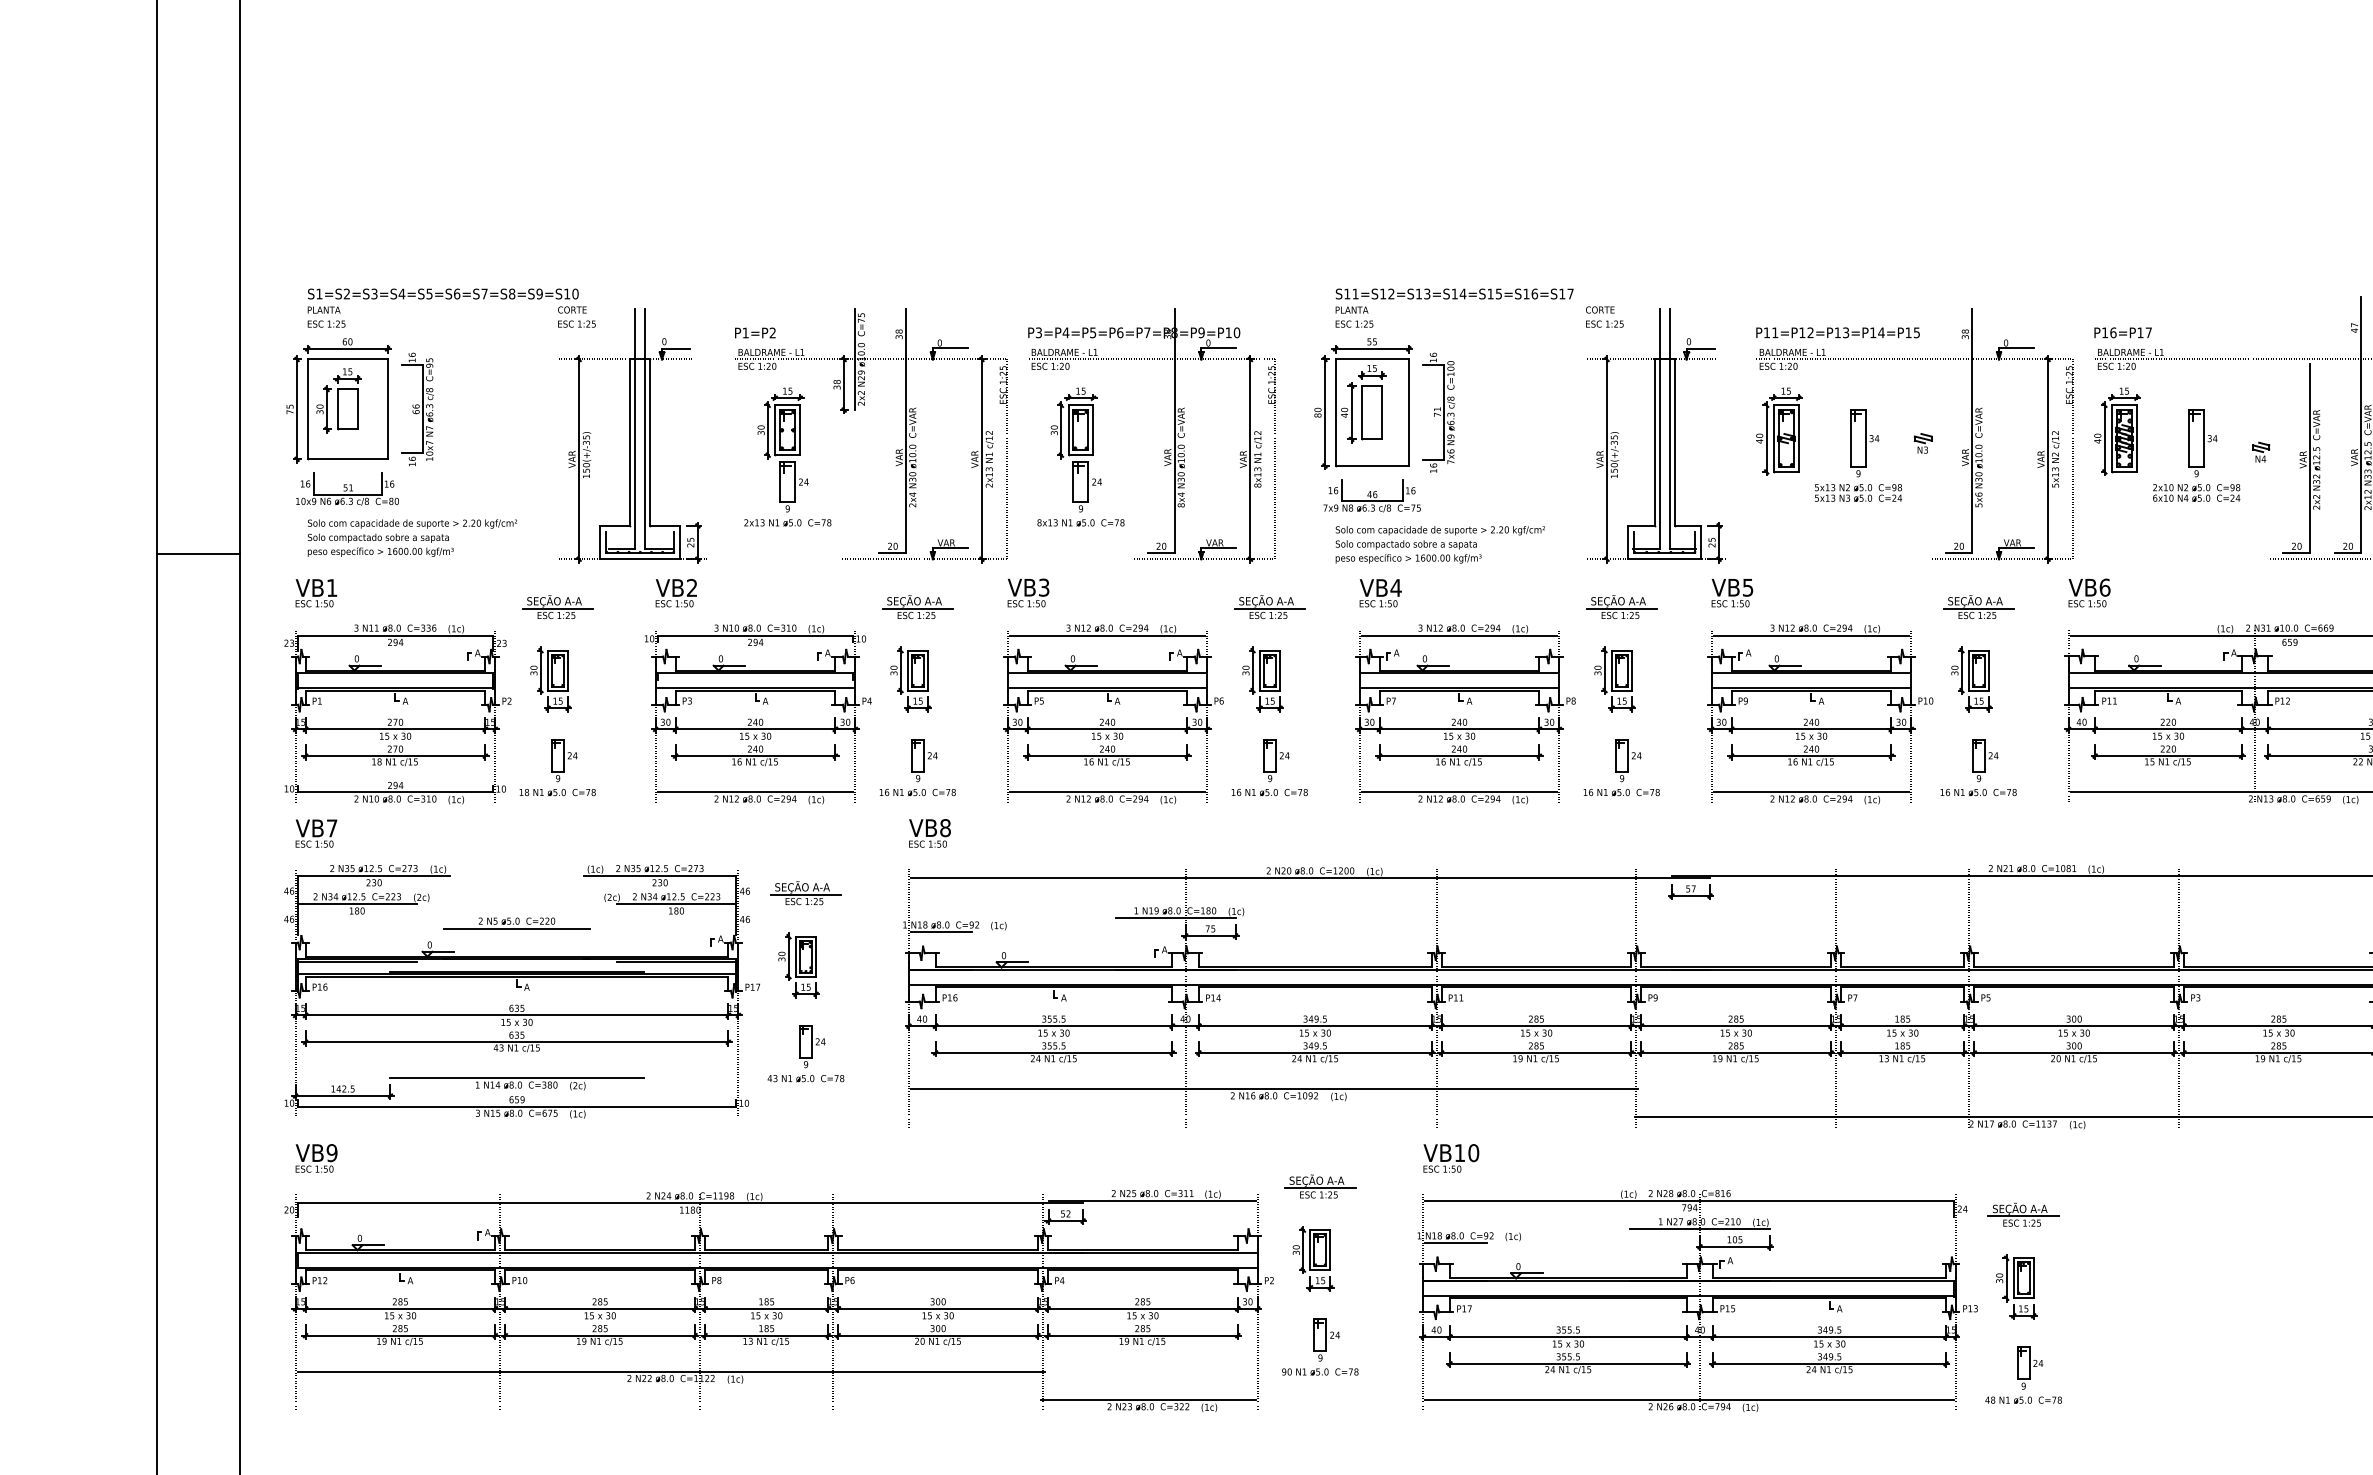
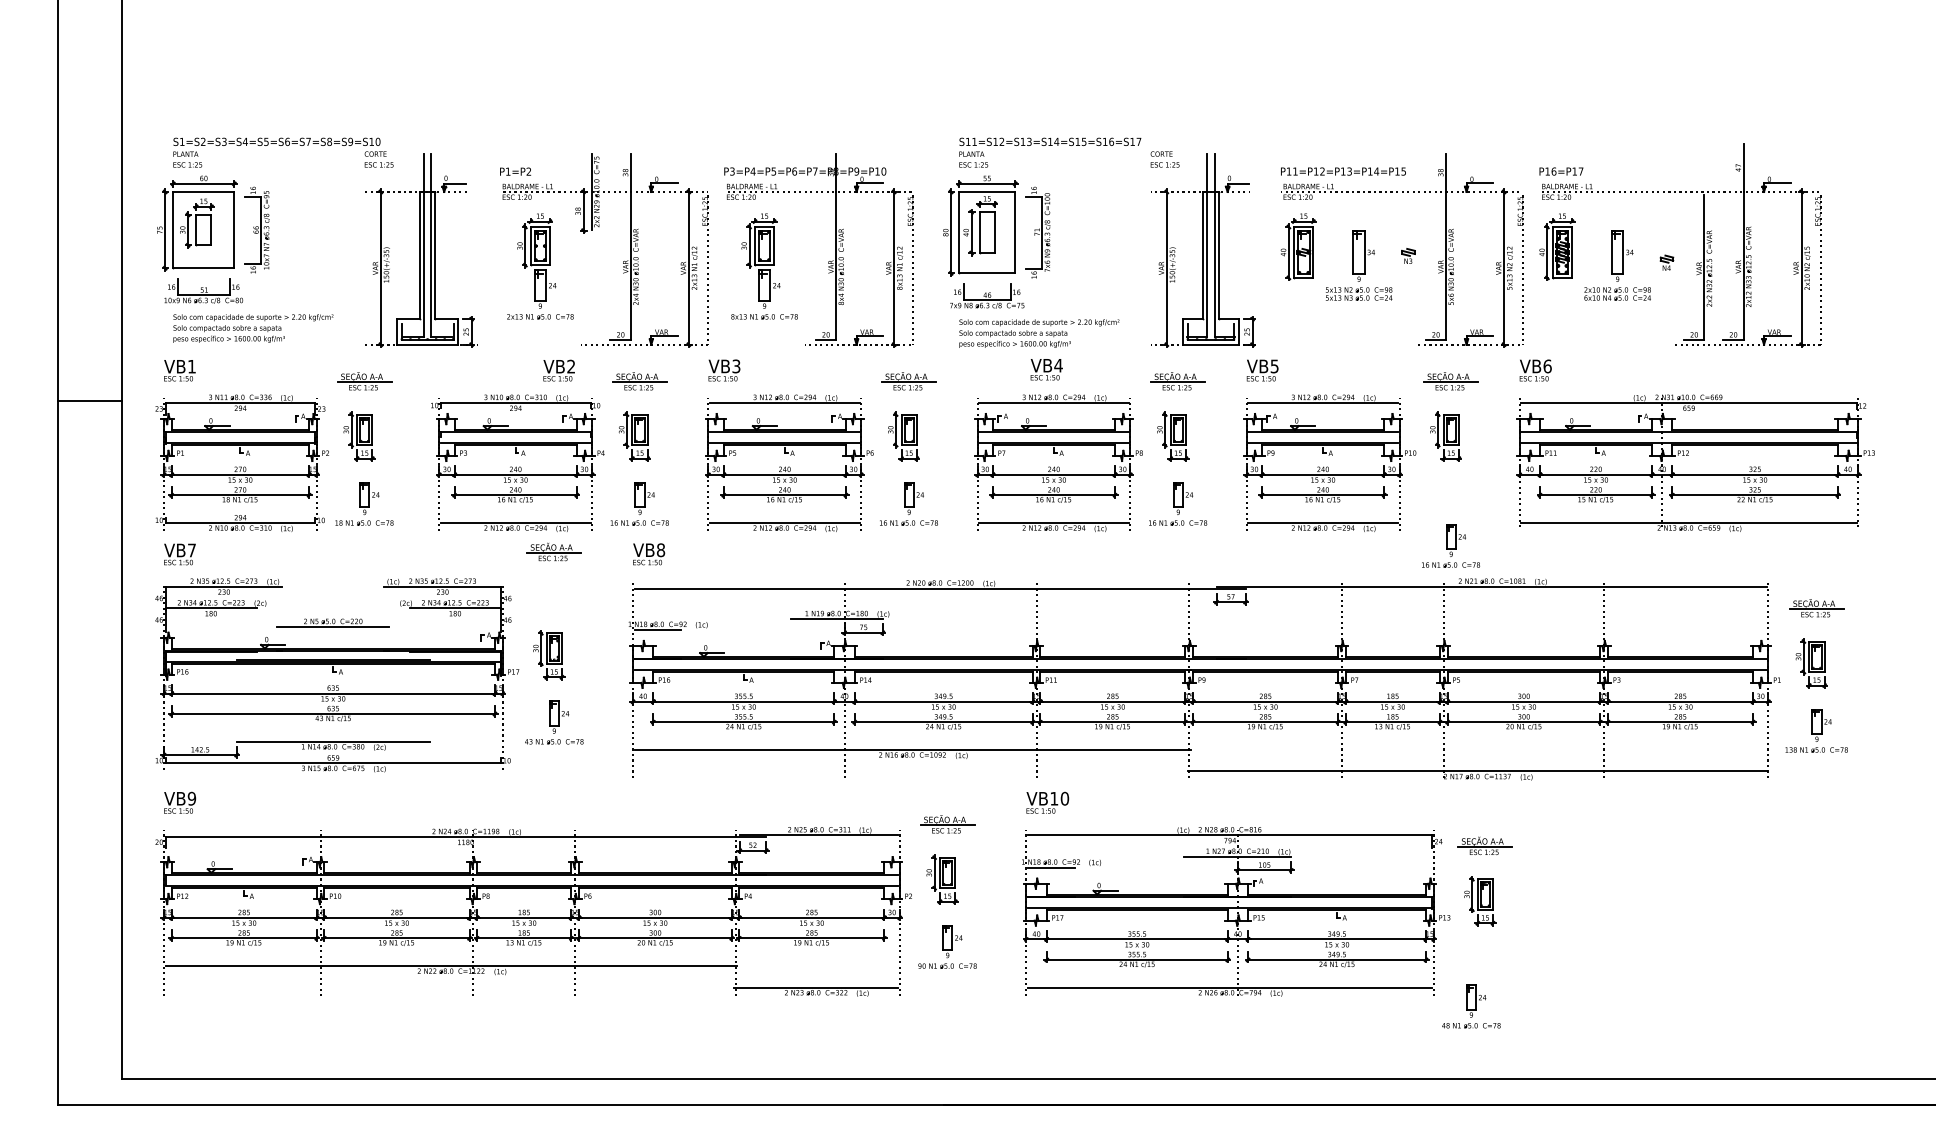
line: (198, 555) -> (89, 401), moved
text: (675, 593) -> (558, 370), moved
text: (1380, 593) -> (1046, 369), moved
part: (1978, 766) -> (1450, 545), moved
part: (804, 892) -> (553, 551), moved
part: (2023, 1375) -> (1471, 1006), moved

